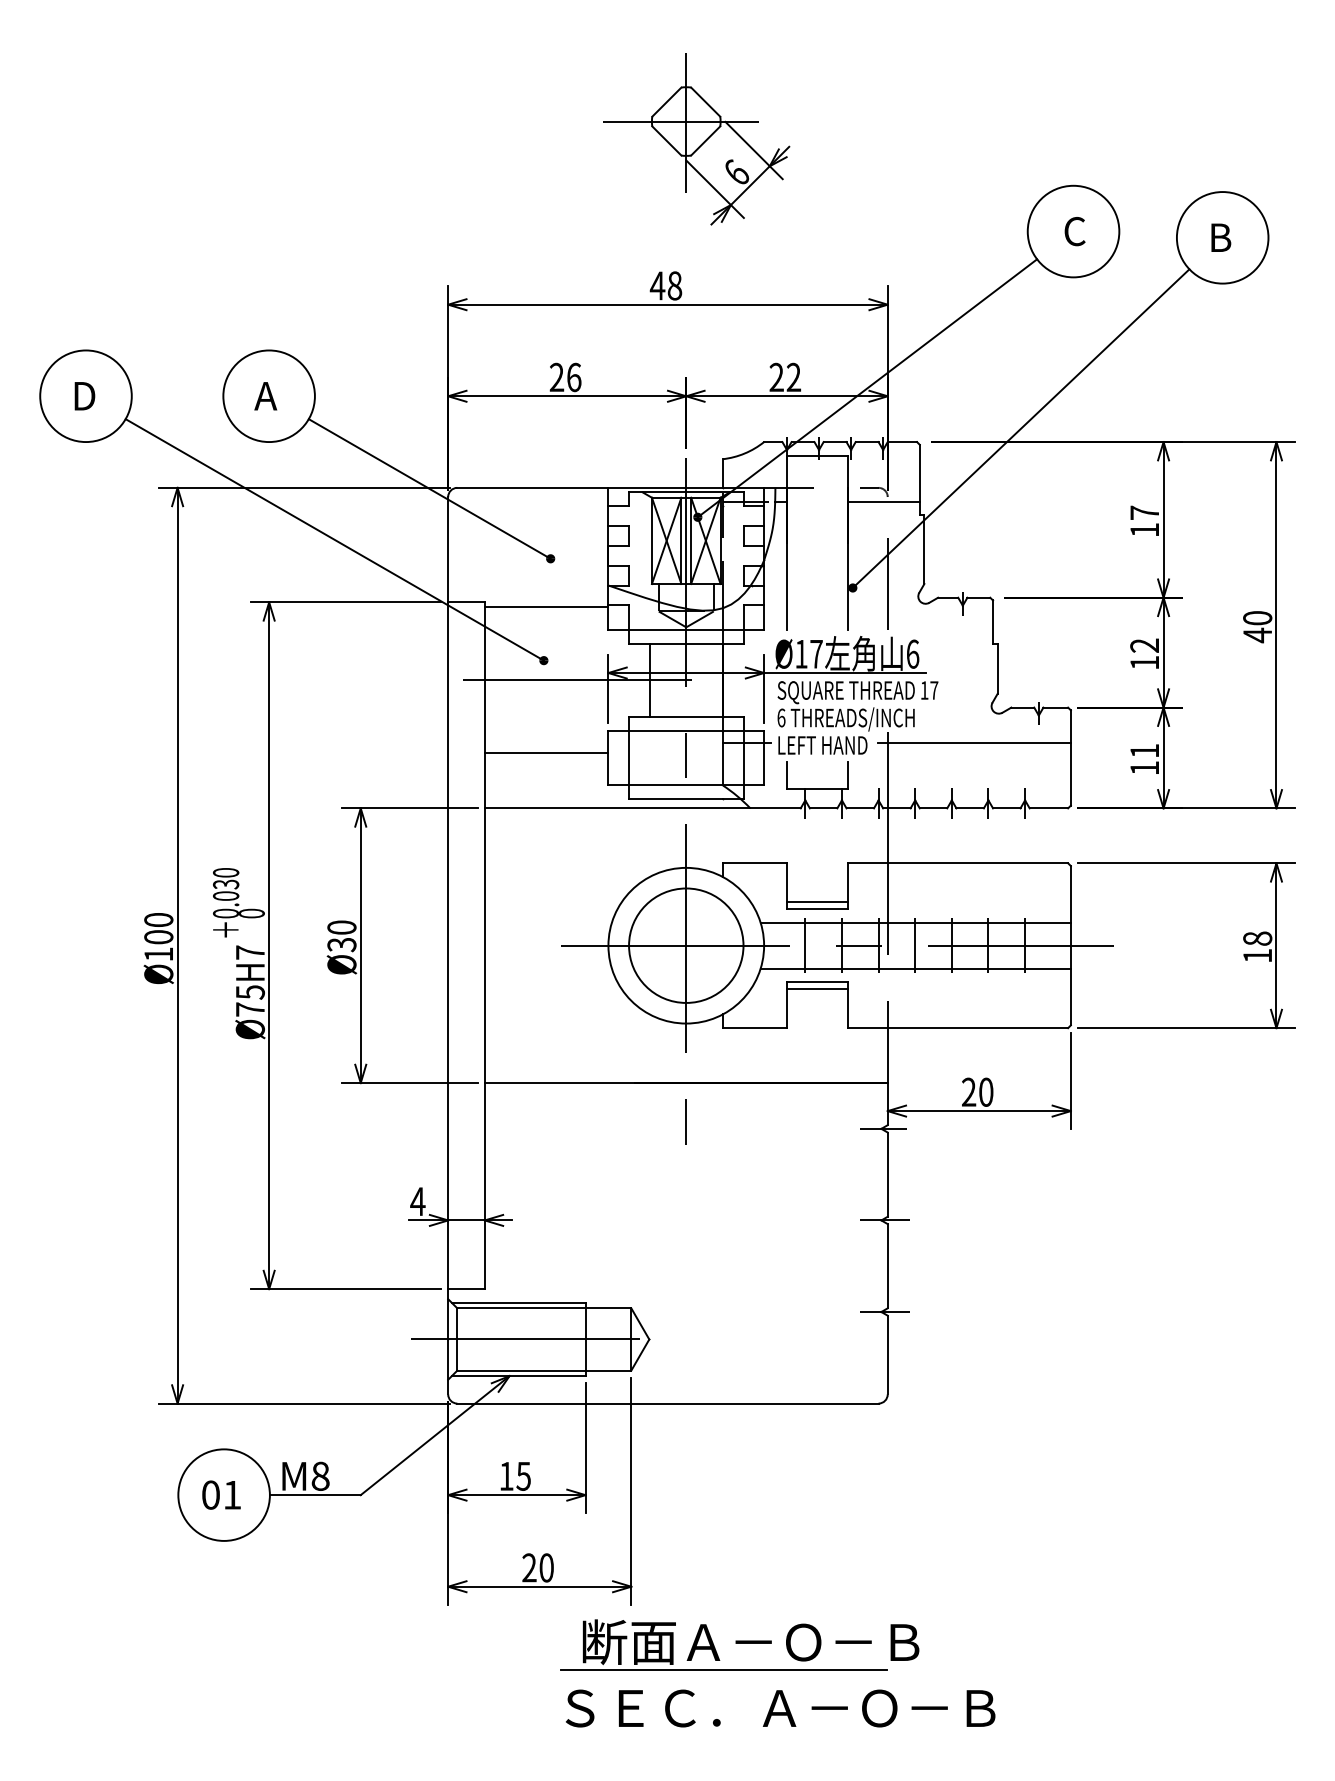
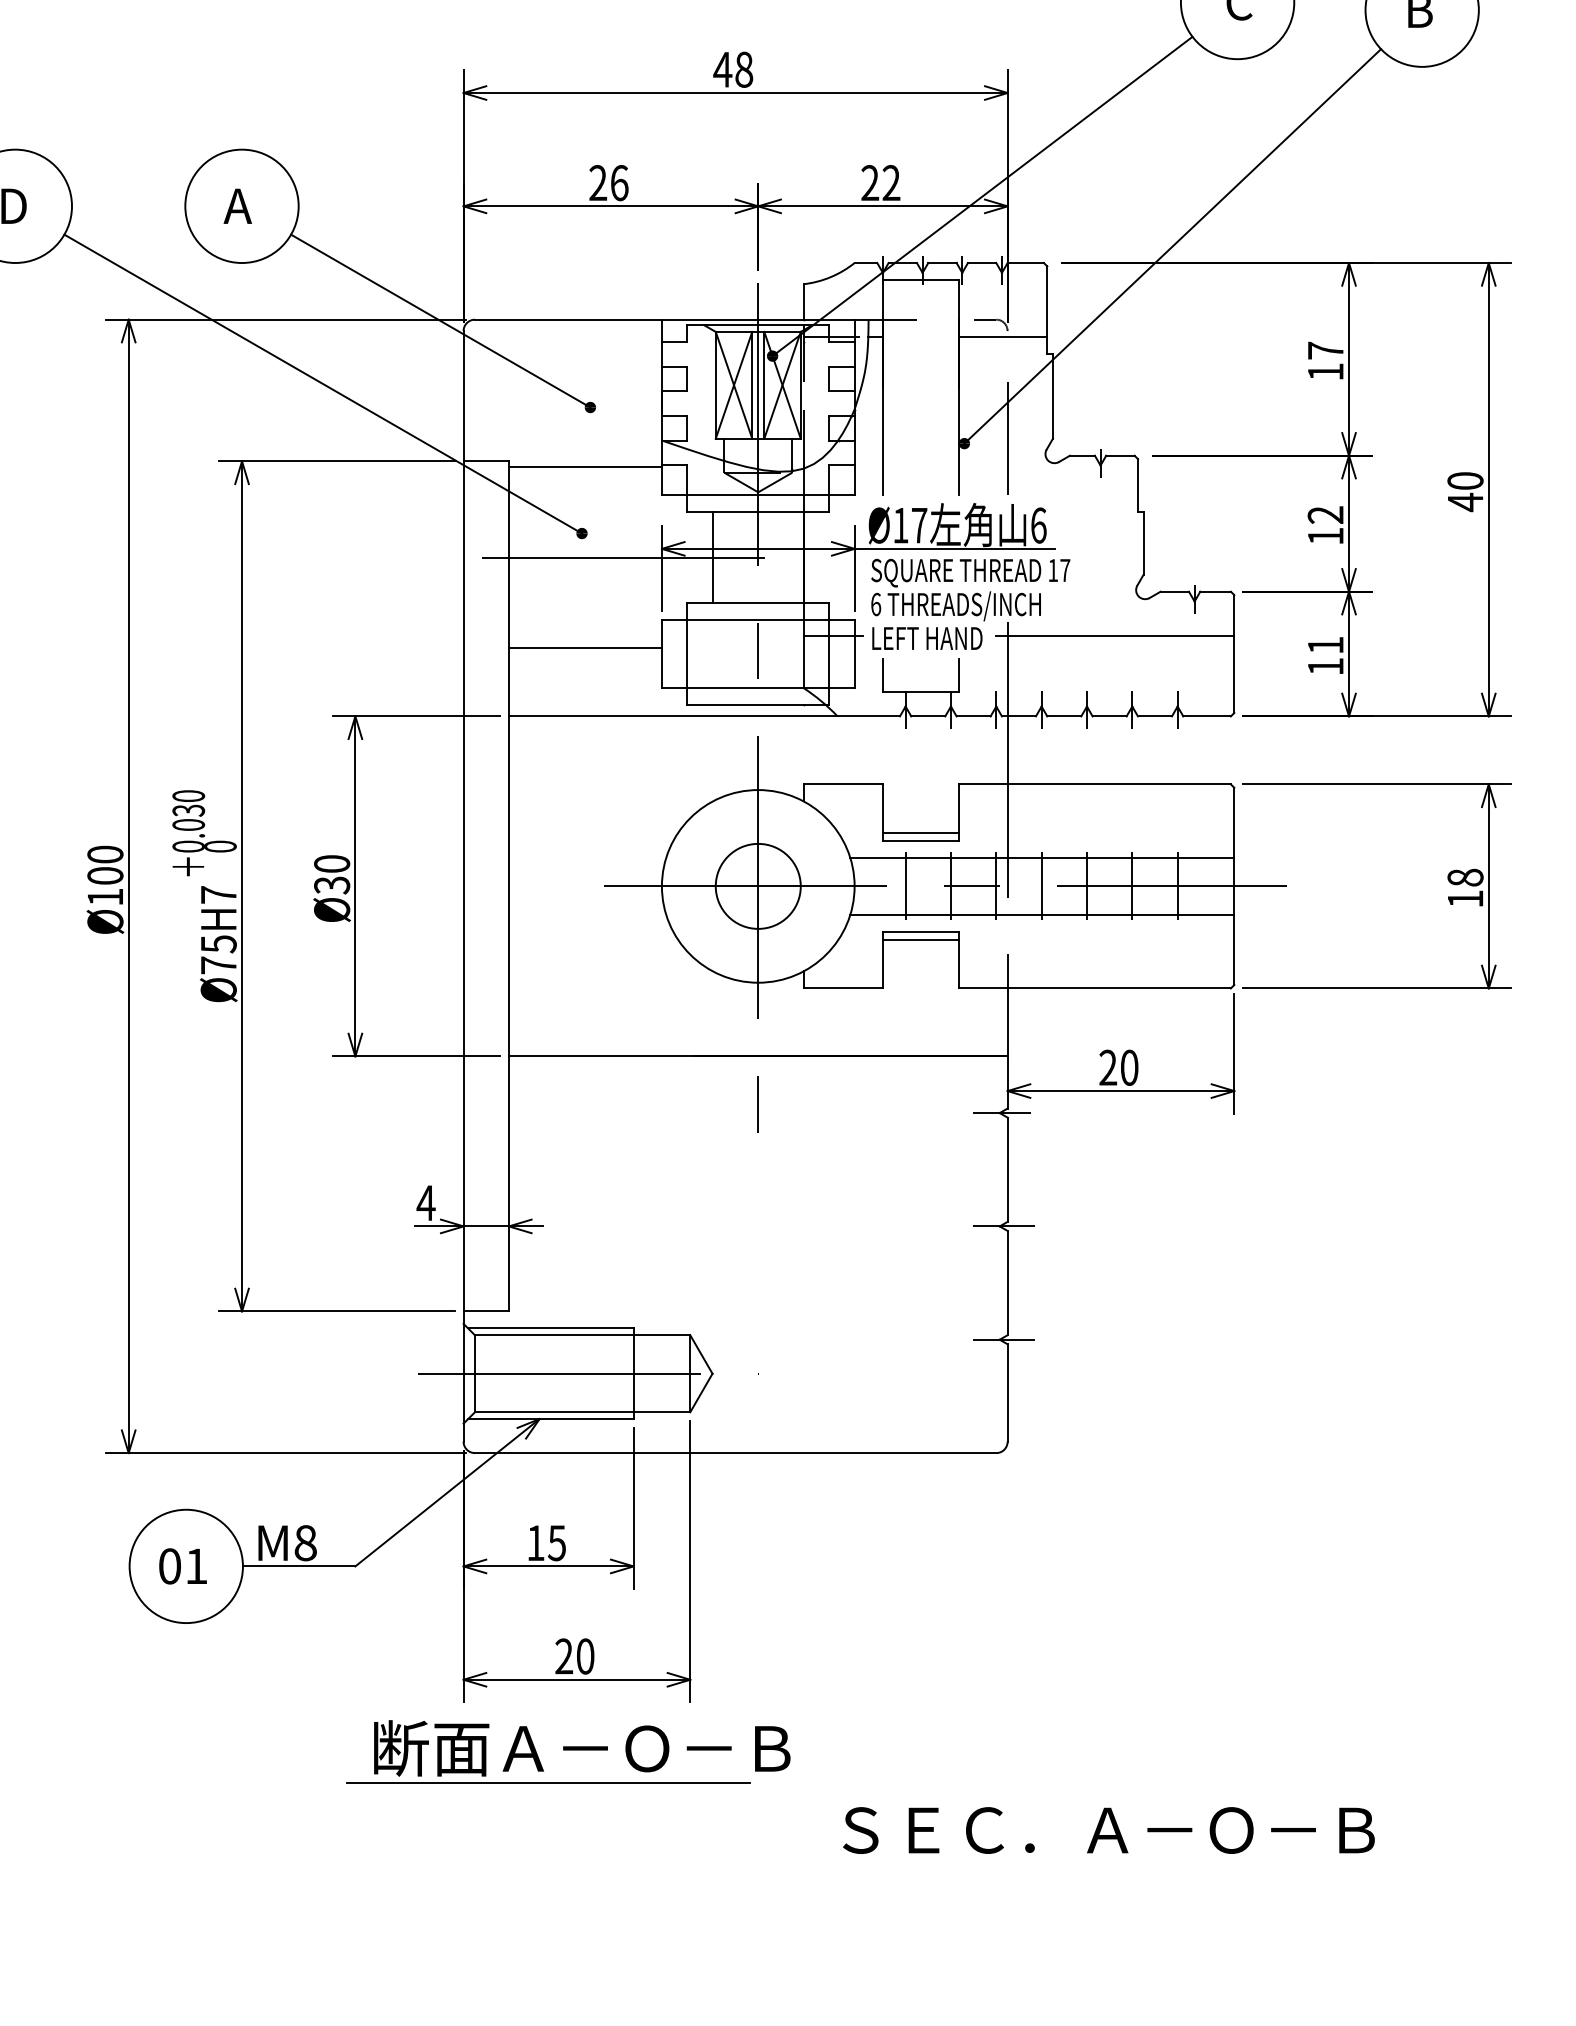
circle: (686, 945) -> (758, 886), size x0.6
part: (739, 1644) -> (567, 1751), moved
text: (780, 1708) -> (1108, 1830), moved

